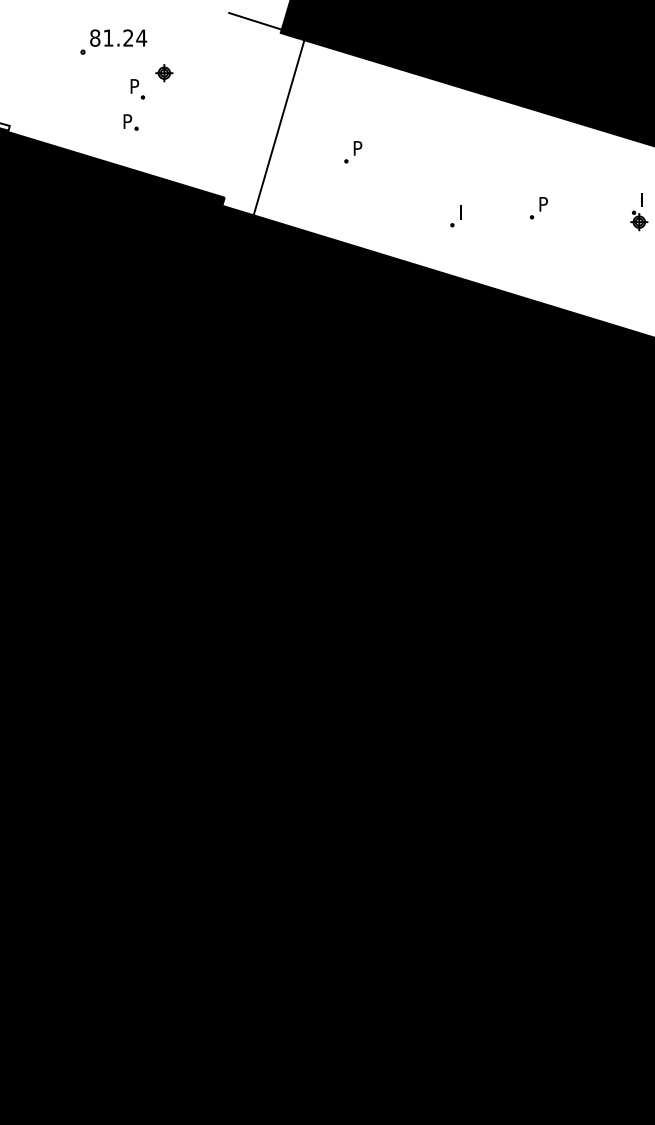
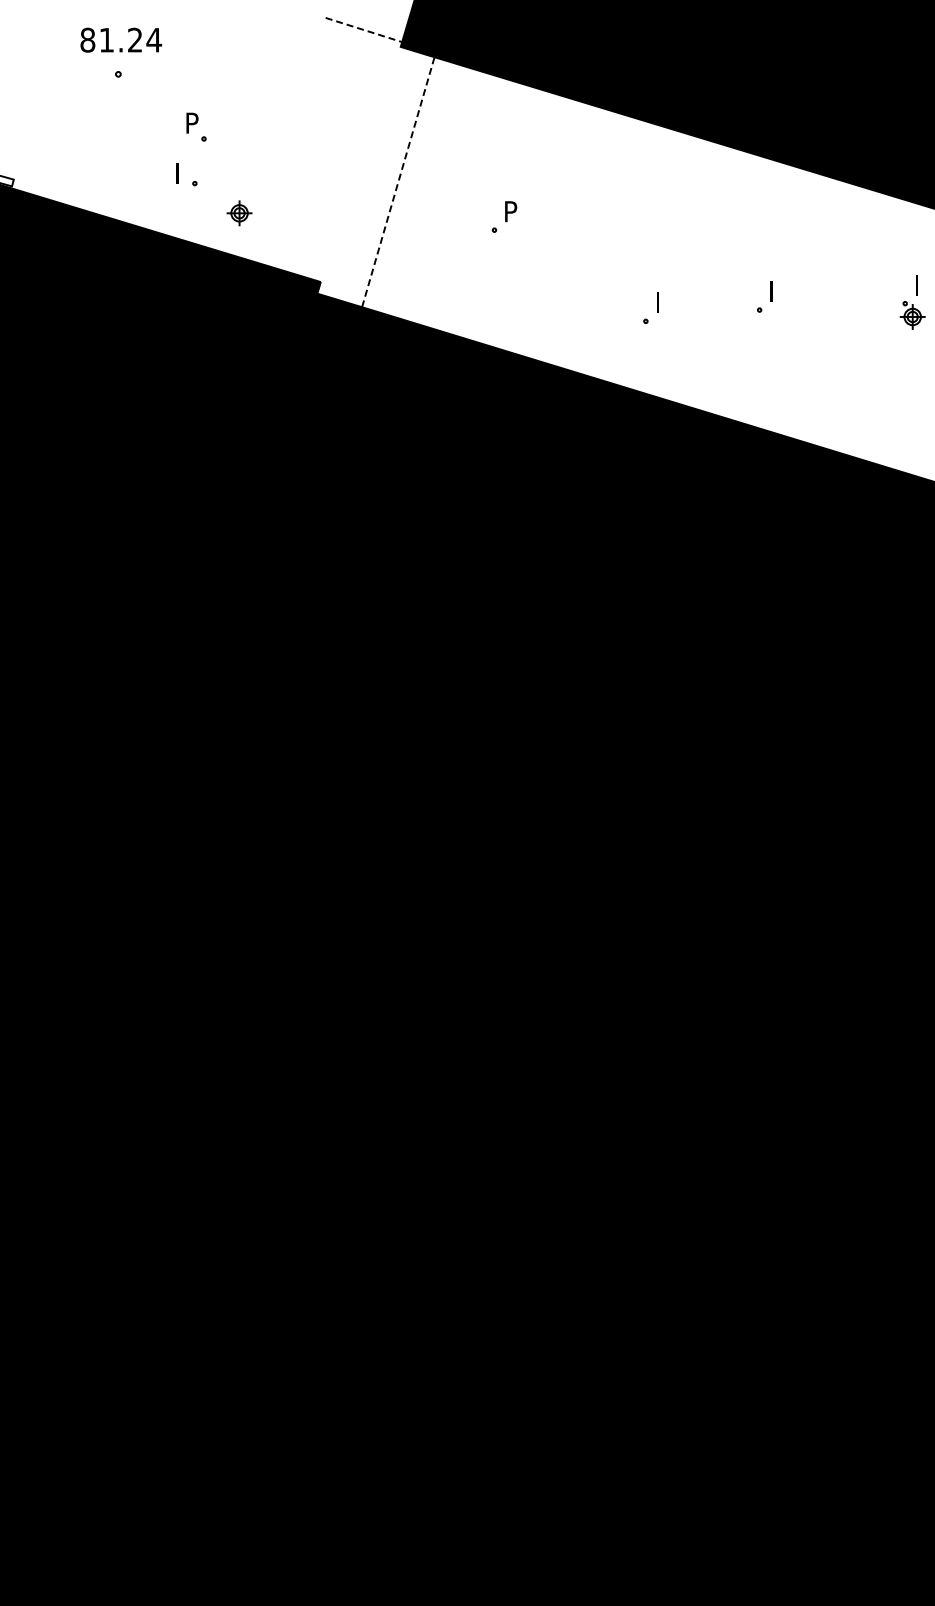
line: (255, 21) -> (364, 30), solid -> dashed
text: (118, 37) -> (121, 39), moved
part: (164, 73) -> (239, 213), moved
text: (127, 121) -> (182, 173), P -> I
line: (279, 127) -> (398, 181), solid -> dashed
text: (543, 204) -> (776, 291), P -> I

